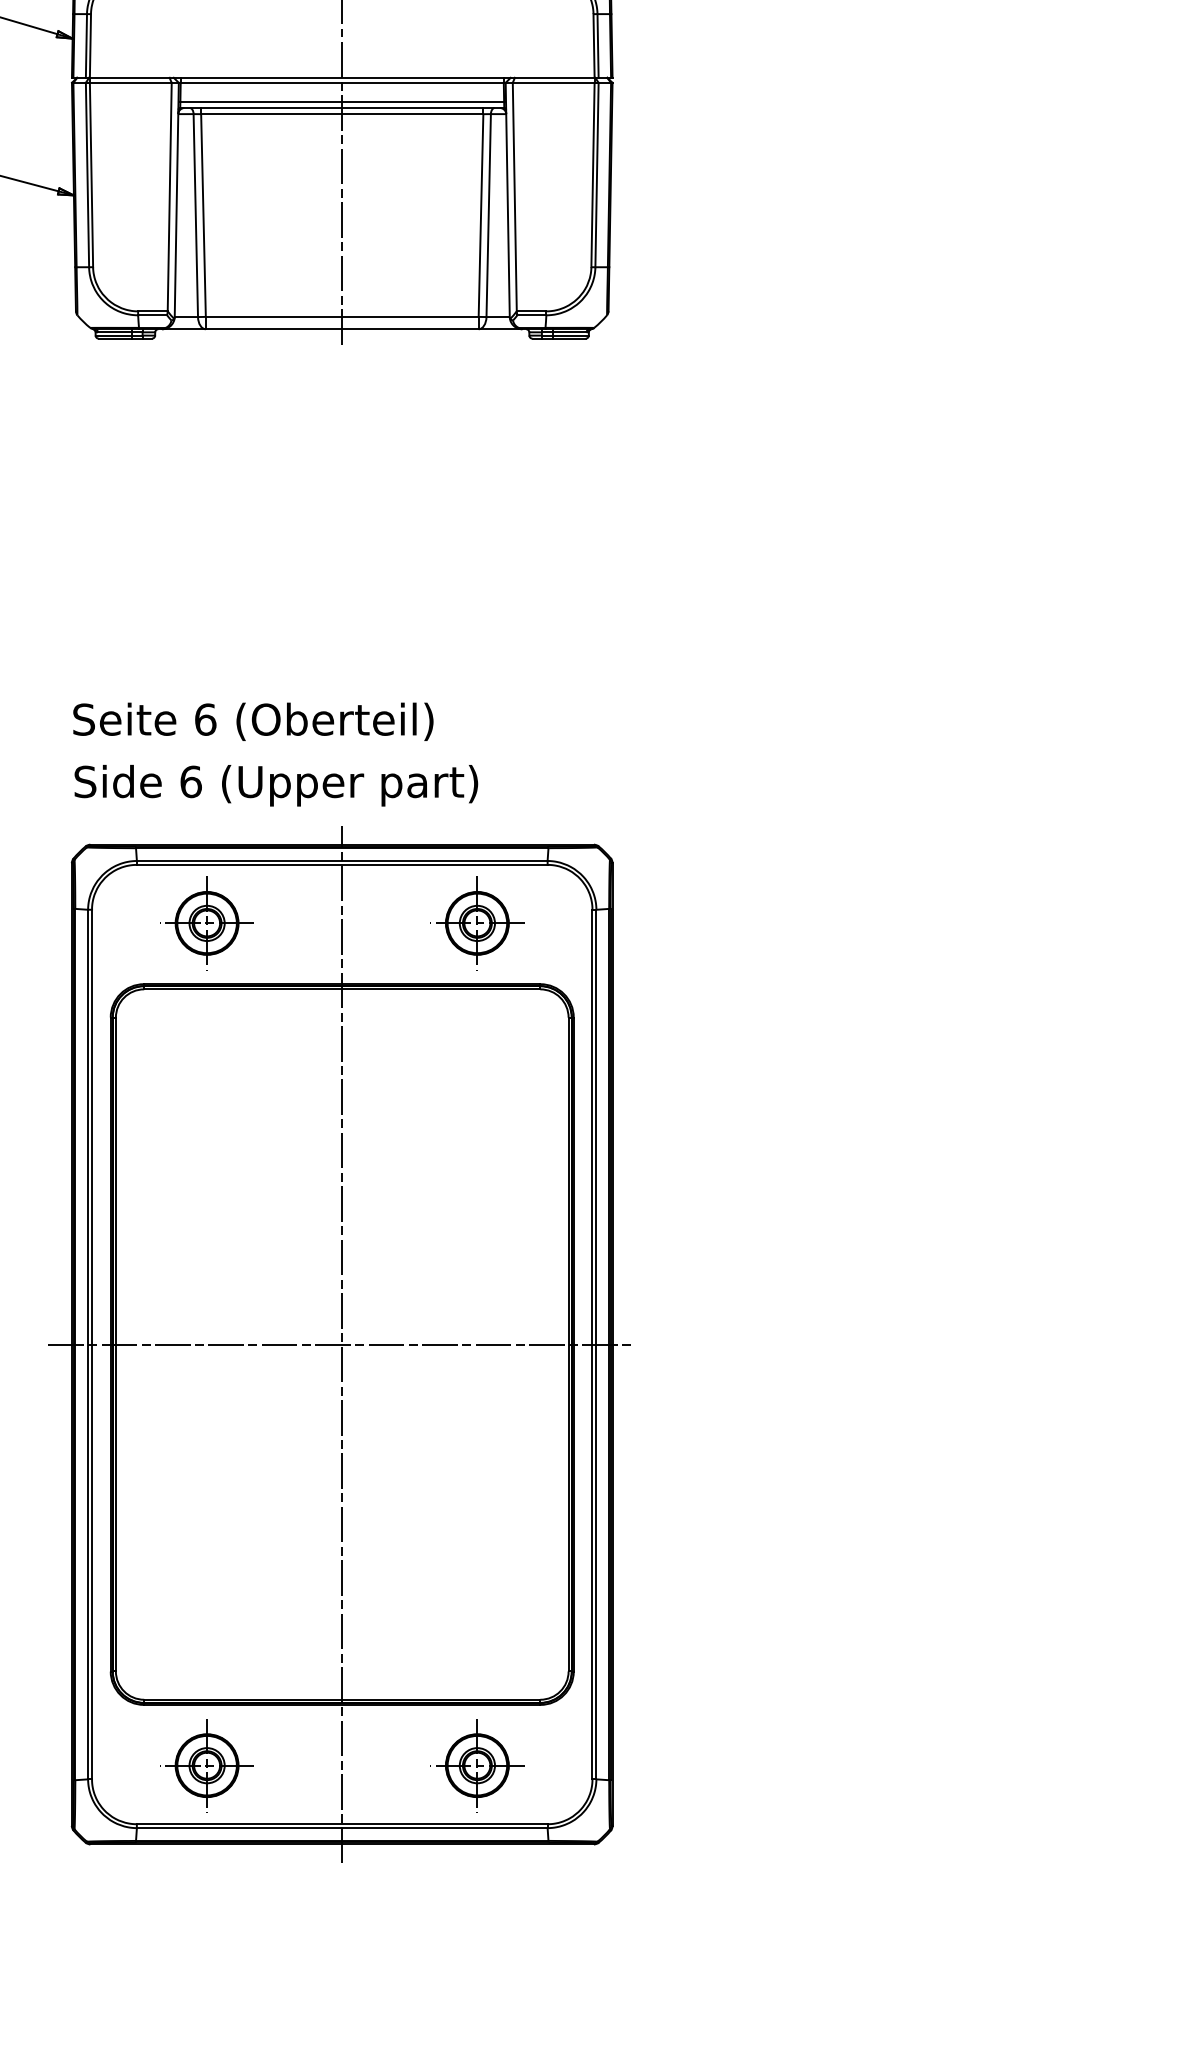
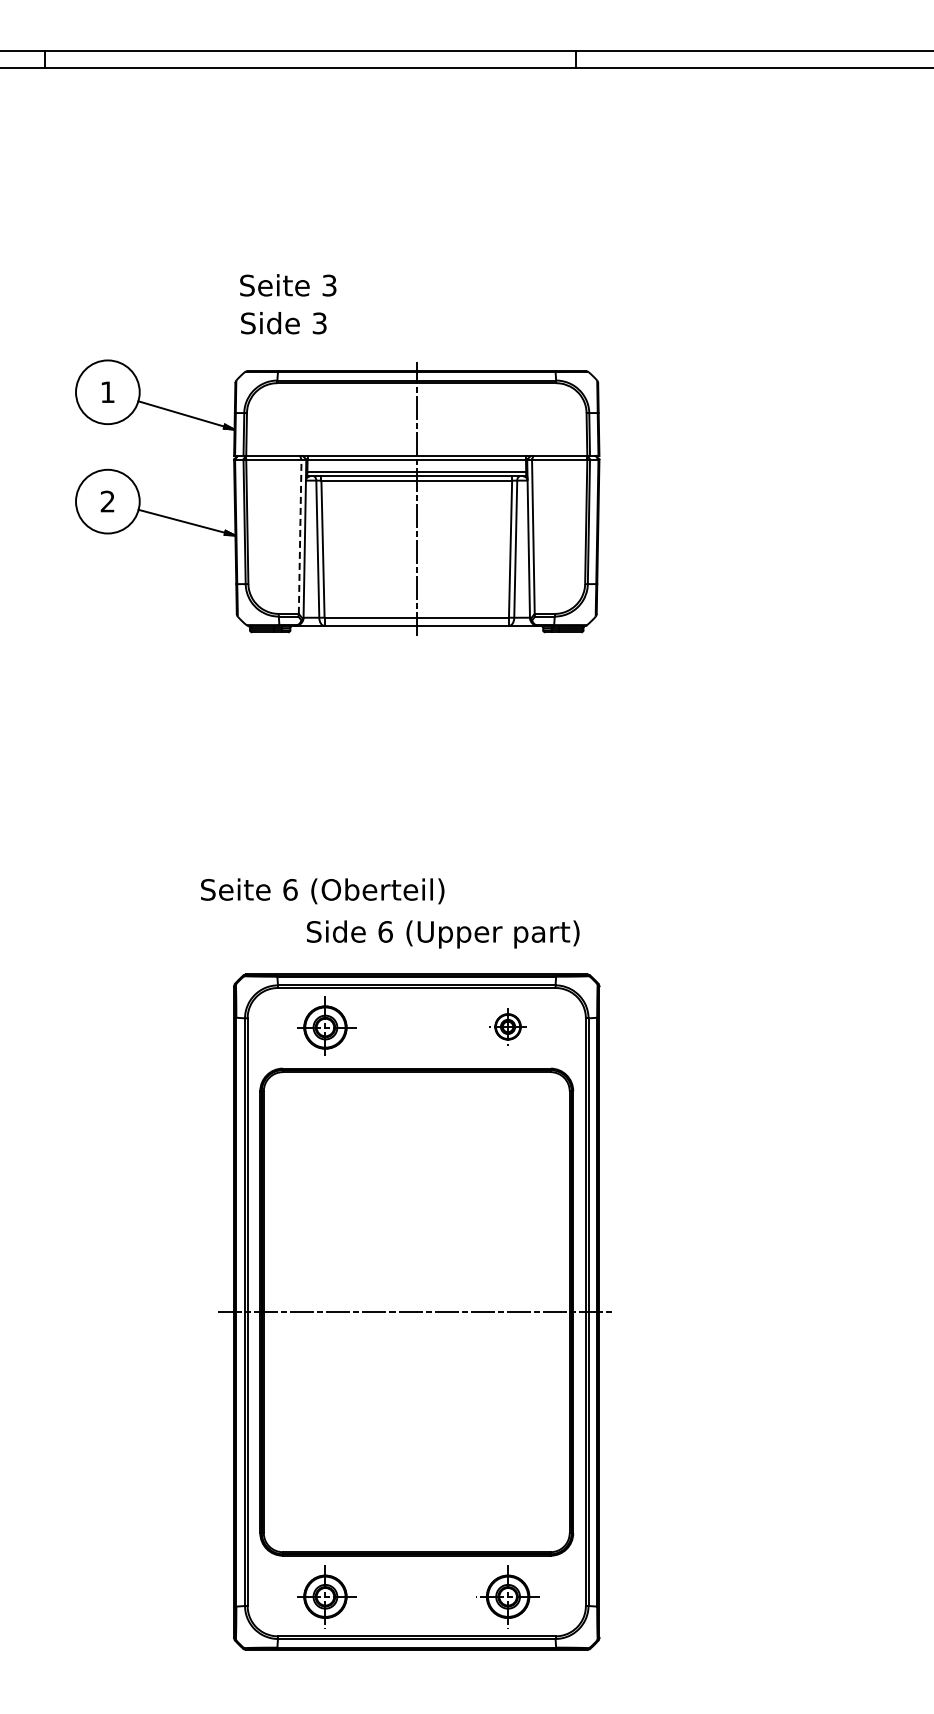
line: (170, 196) -> (300, 536), solid -> dashed
text: (253, 722) -> (322, 891), moved
text: (276, 785) -> (443, 934), moved
part: (476, 920) -> (507, 1025), size x0.6
line: (341, 1343) -> (416, 1311), removed

